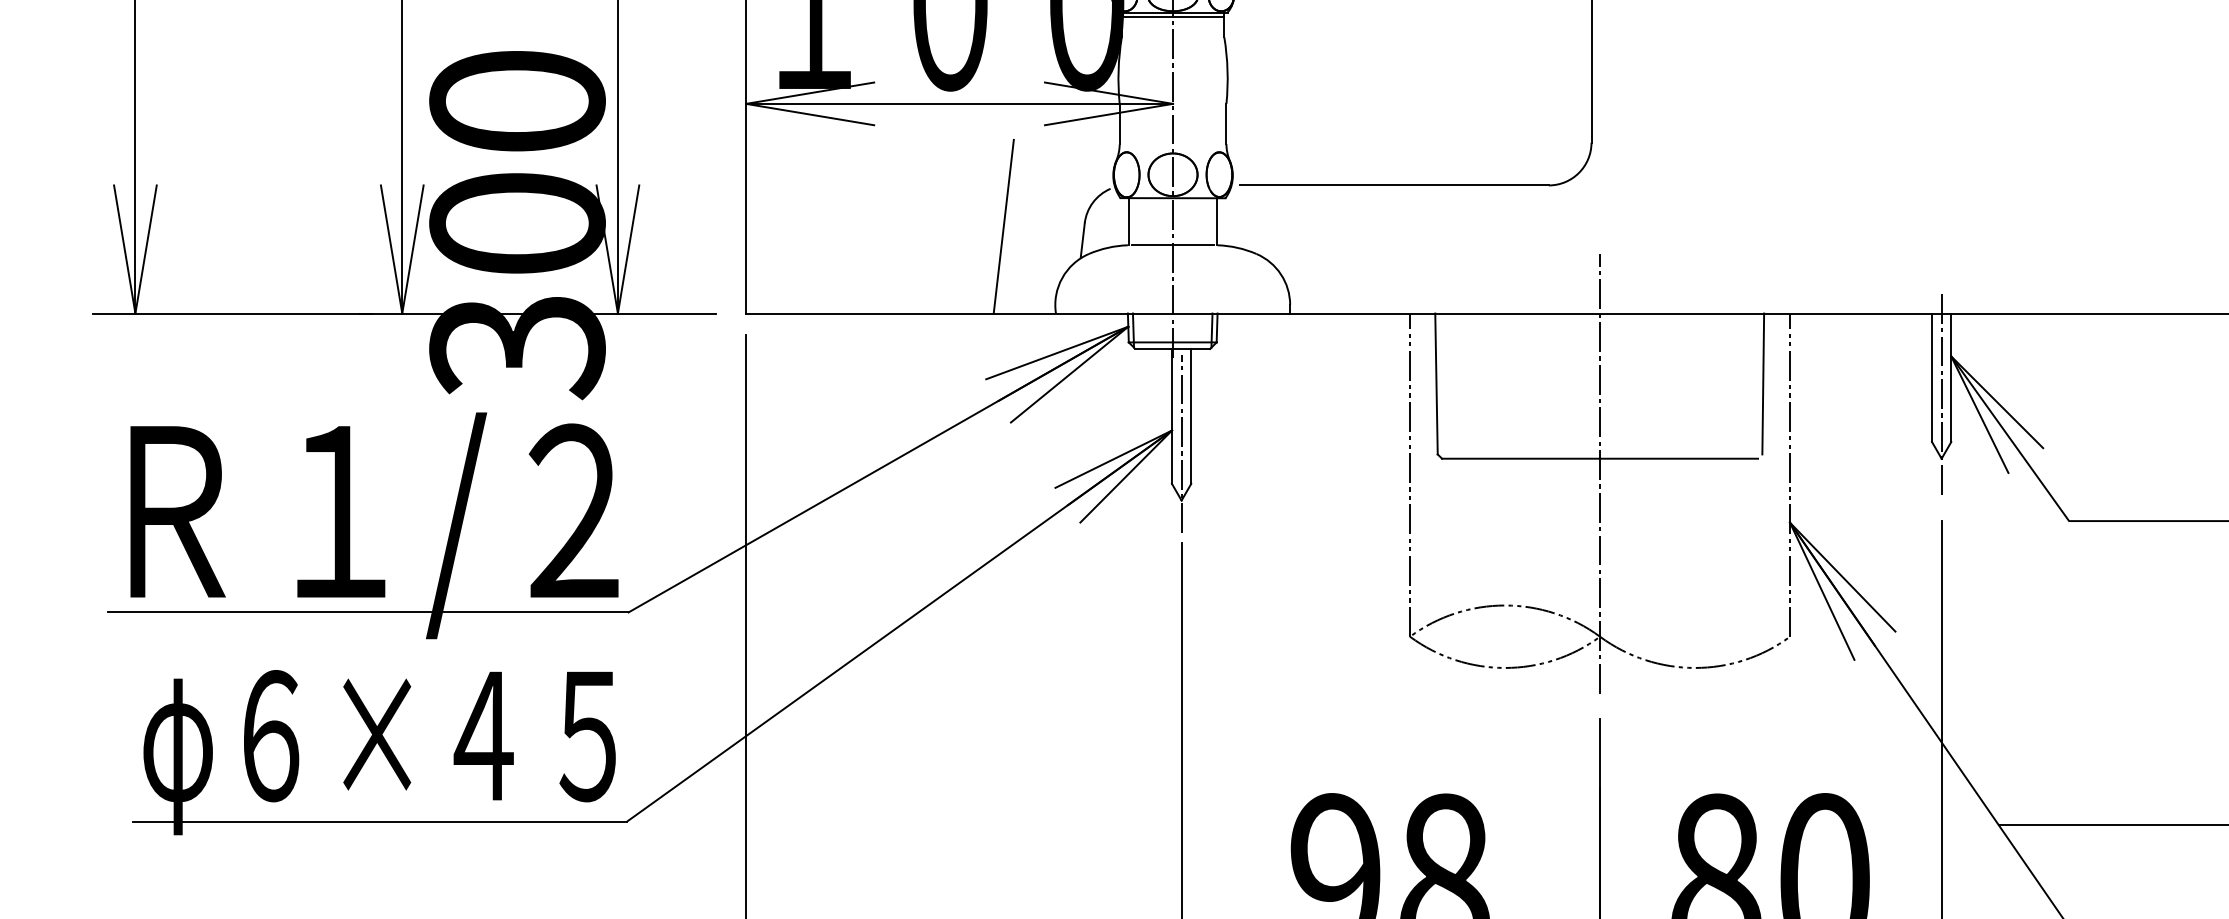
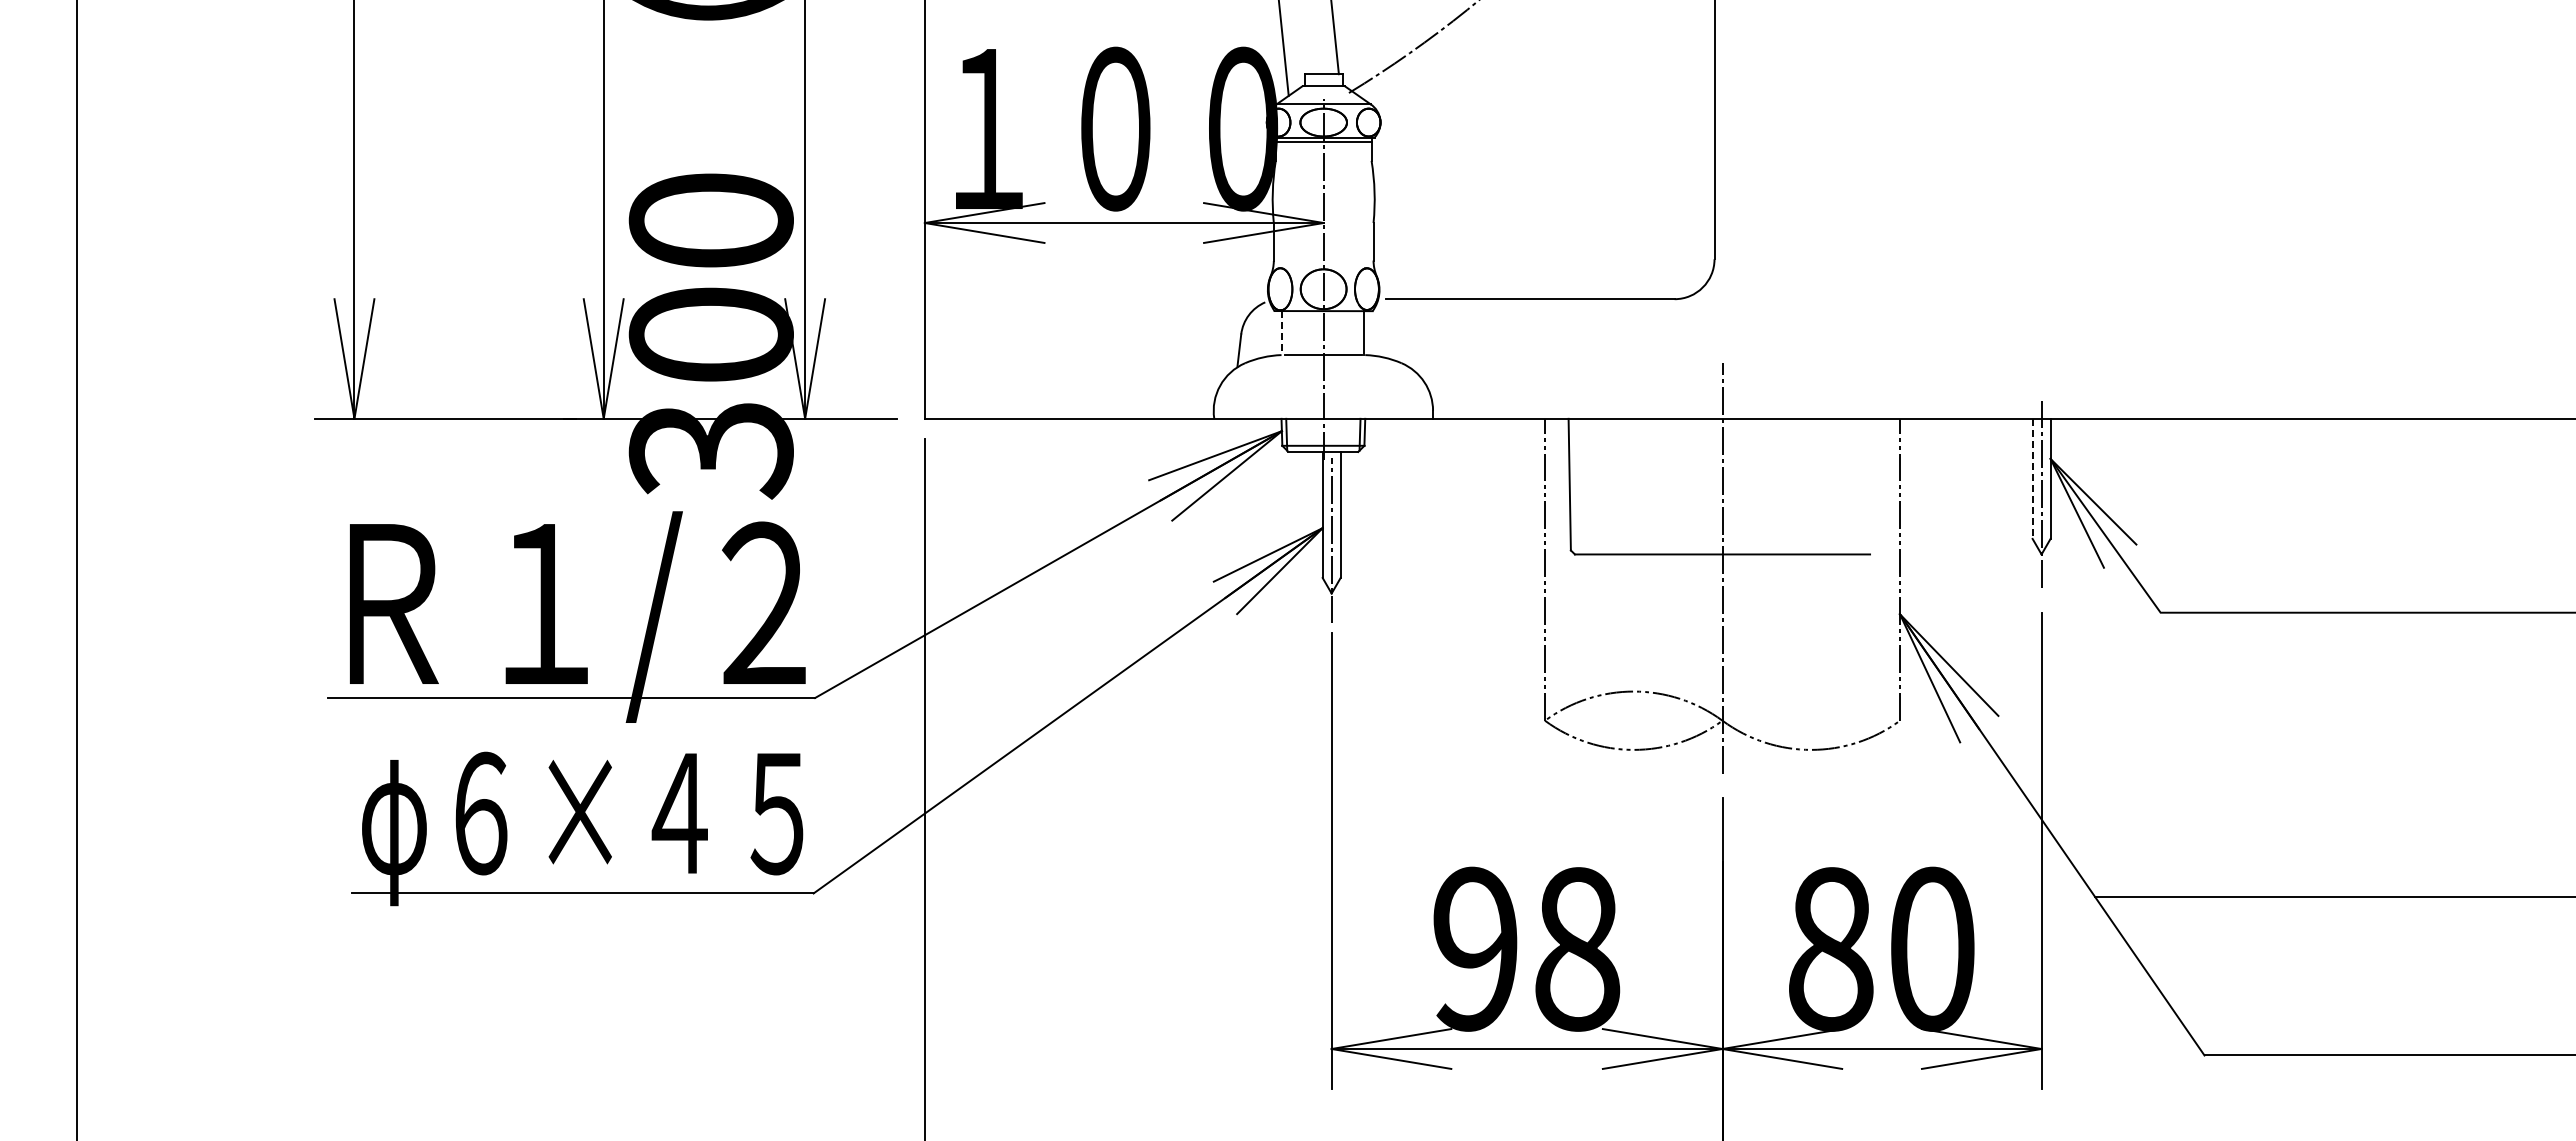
line: (1128, 222) -> (1282, 333), solid -> dashed
line: (1003, 226) -> (1165, 337), removed
line: (1931, 378) -> (2032, 479), solid -> dashed
line: (1762, 383) -> (1874, 484), removed

